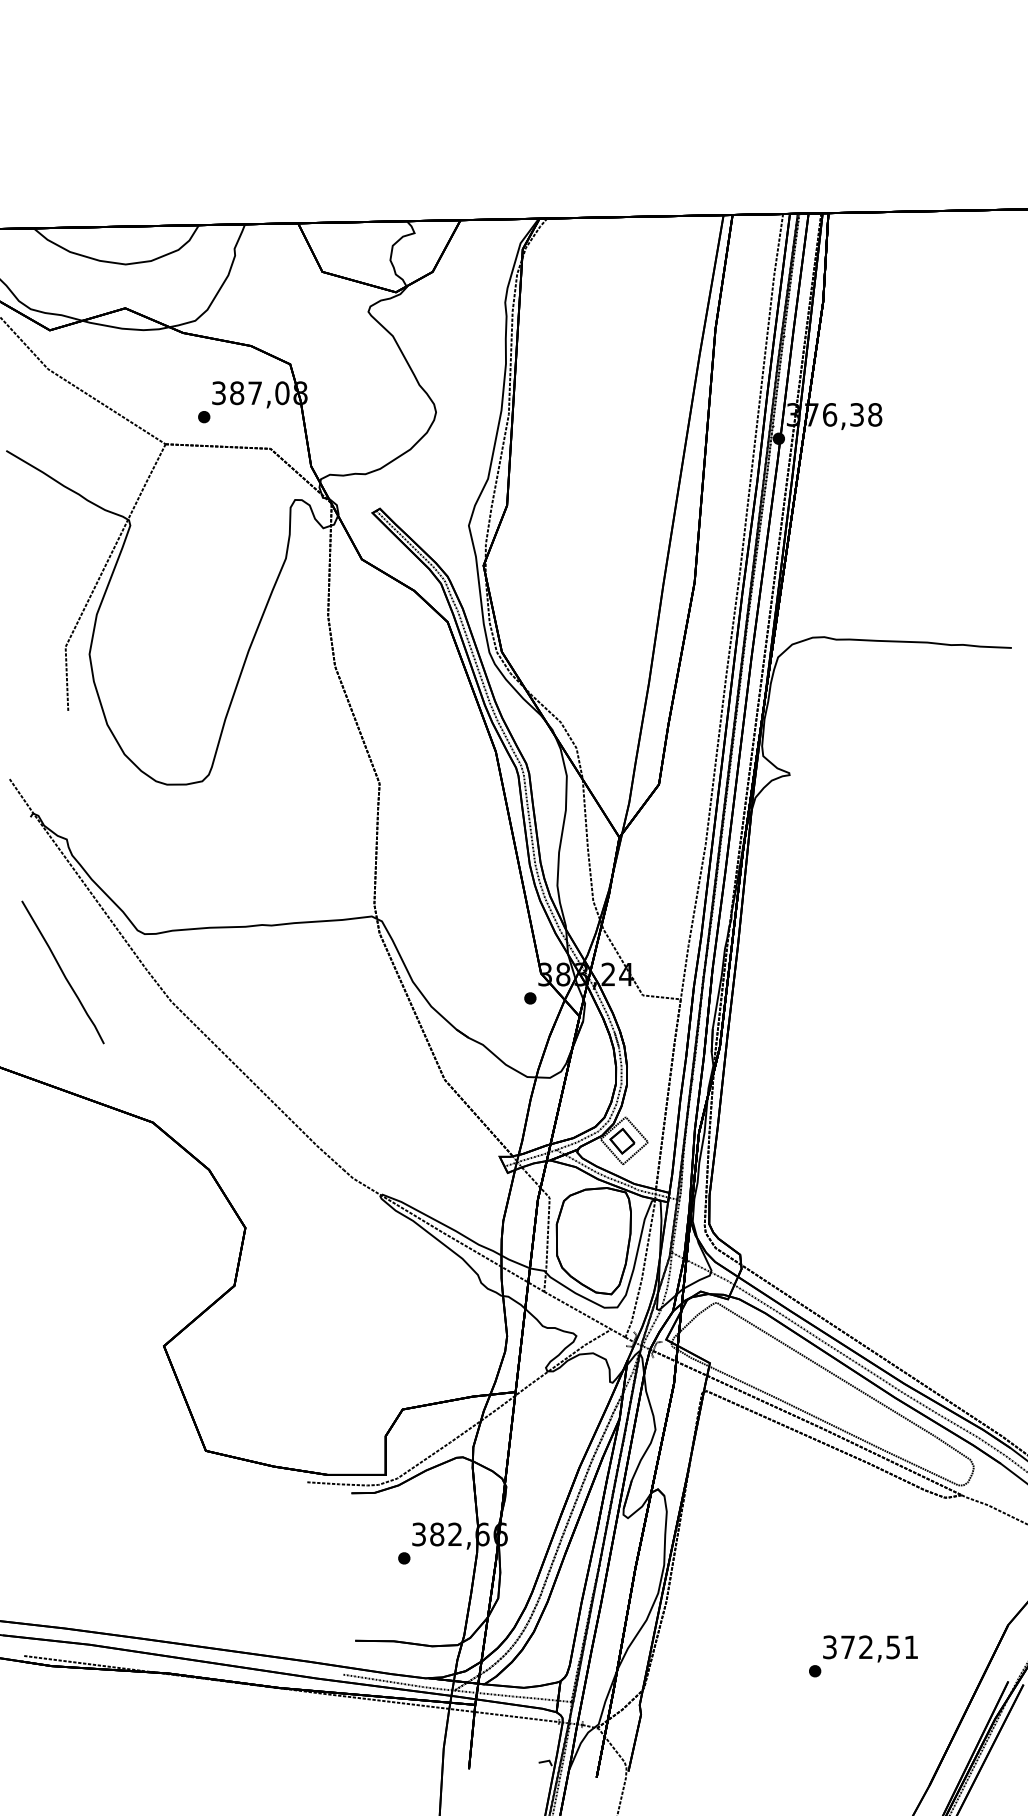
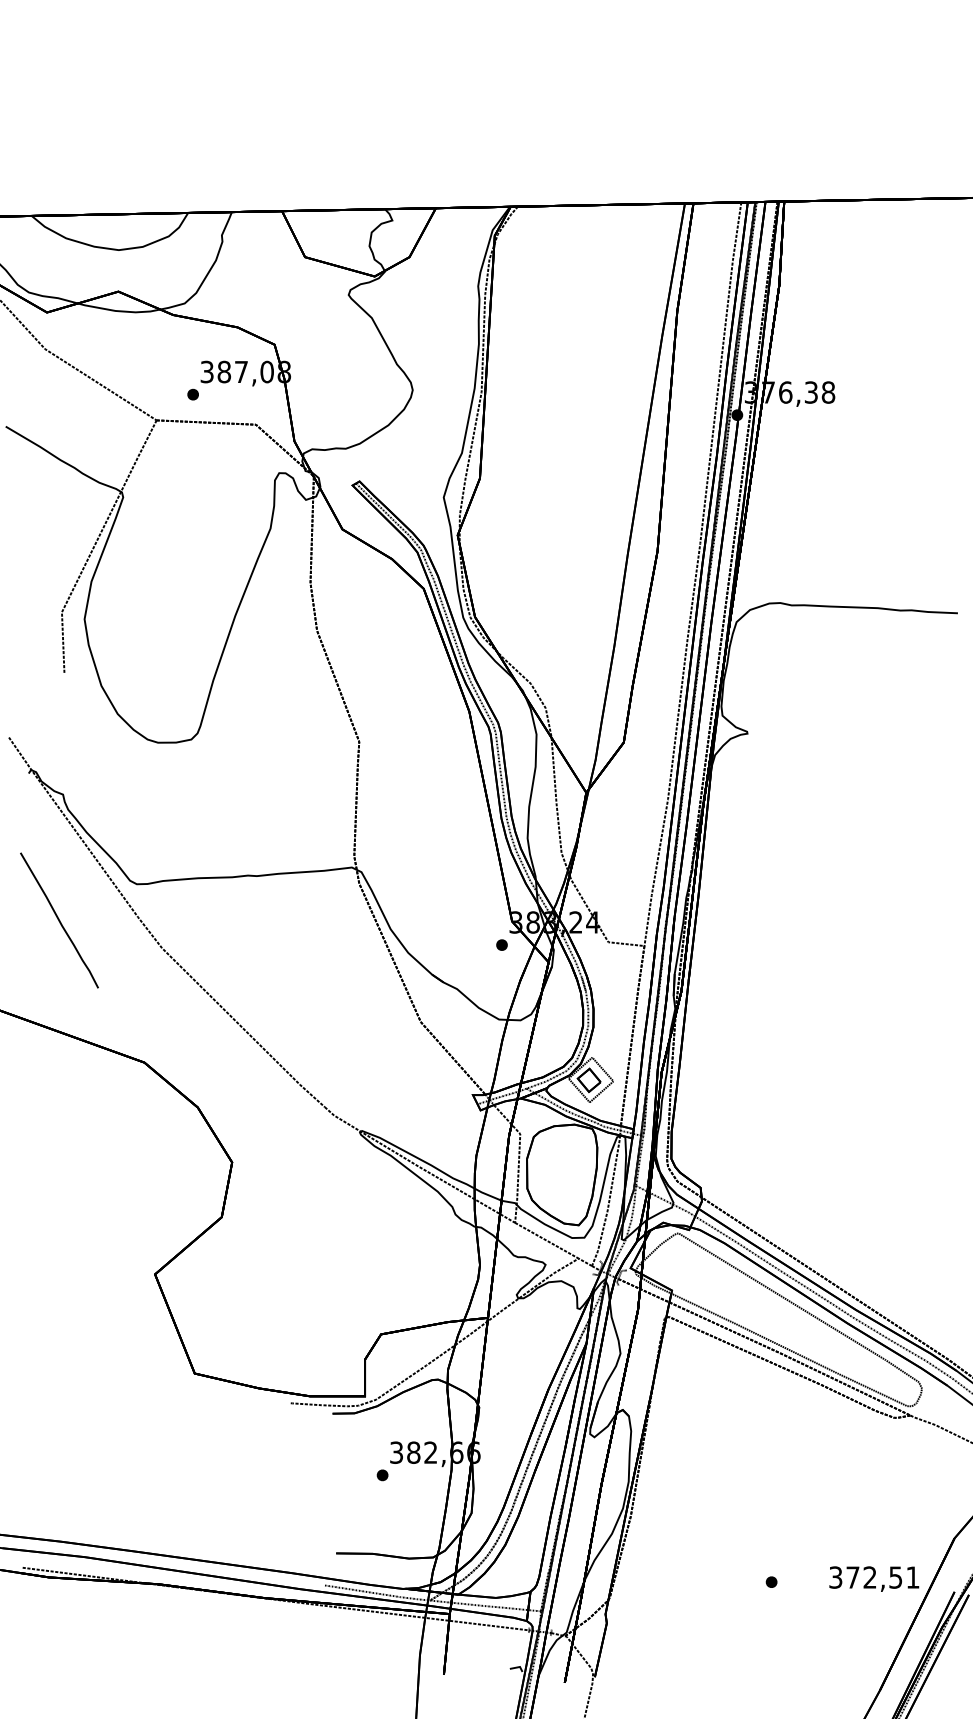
text: (870, 1648) -> (874, 1578), moved

